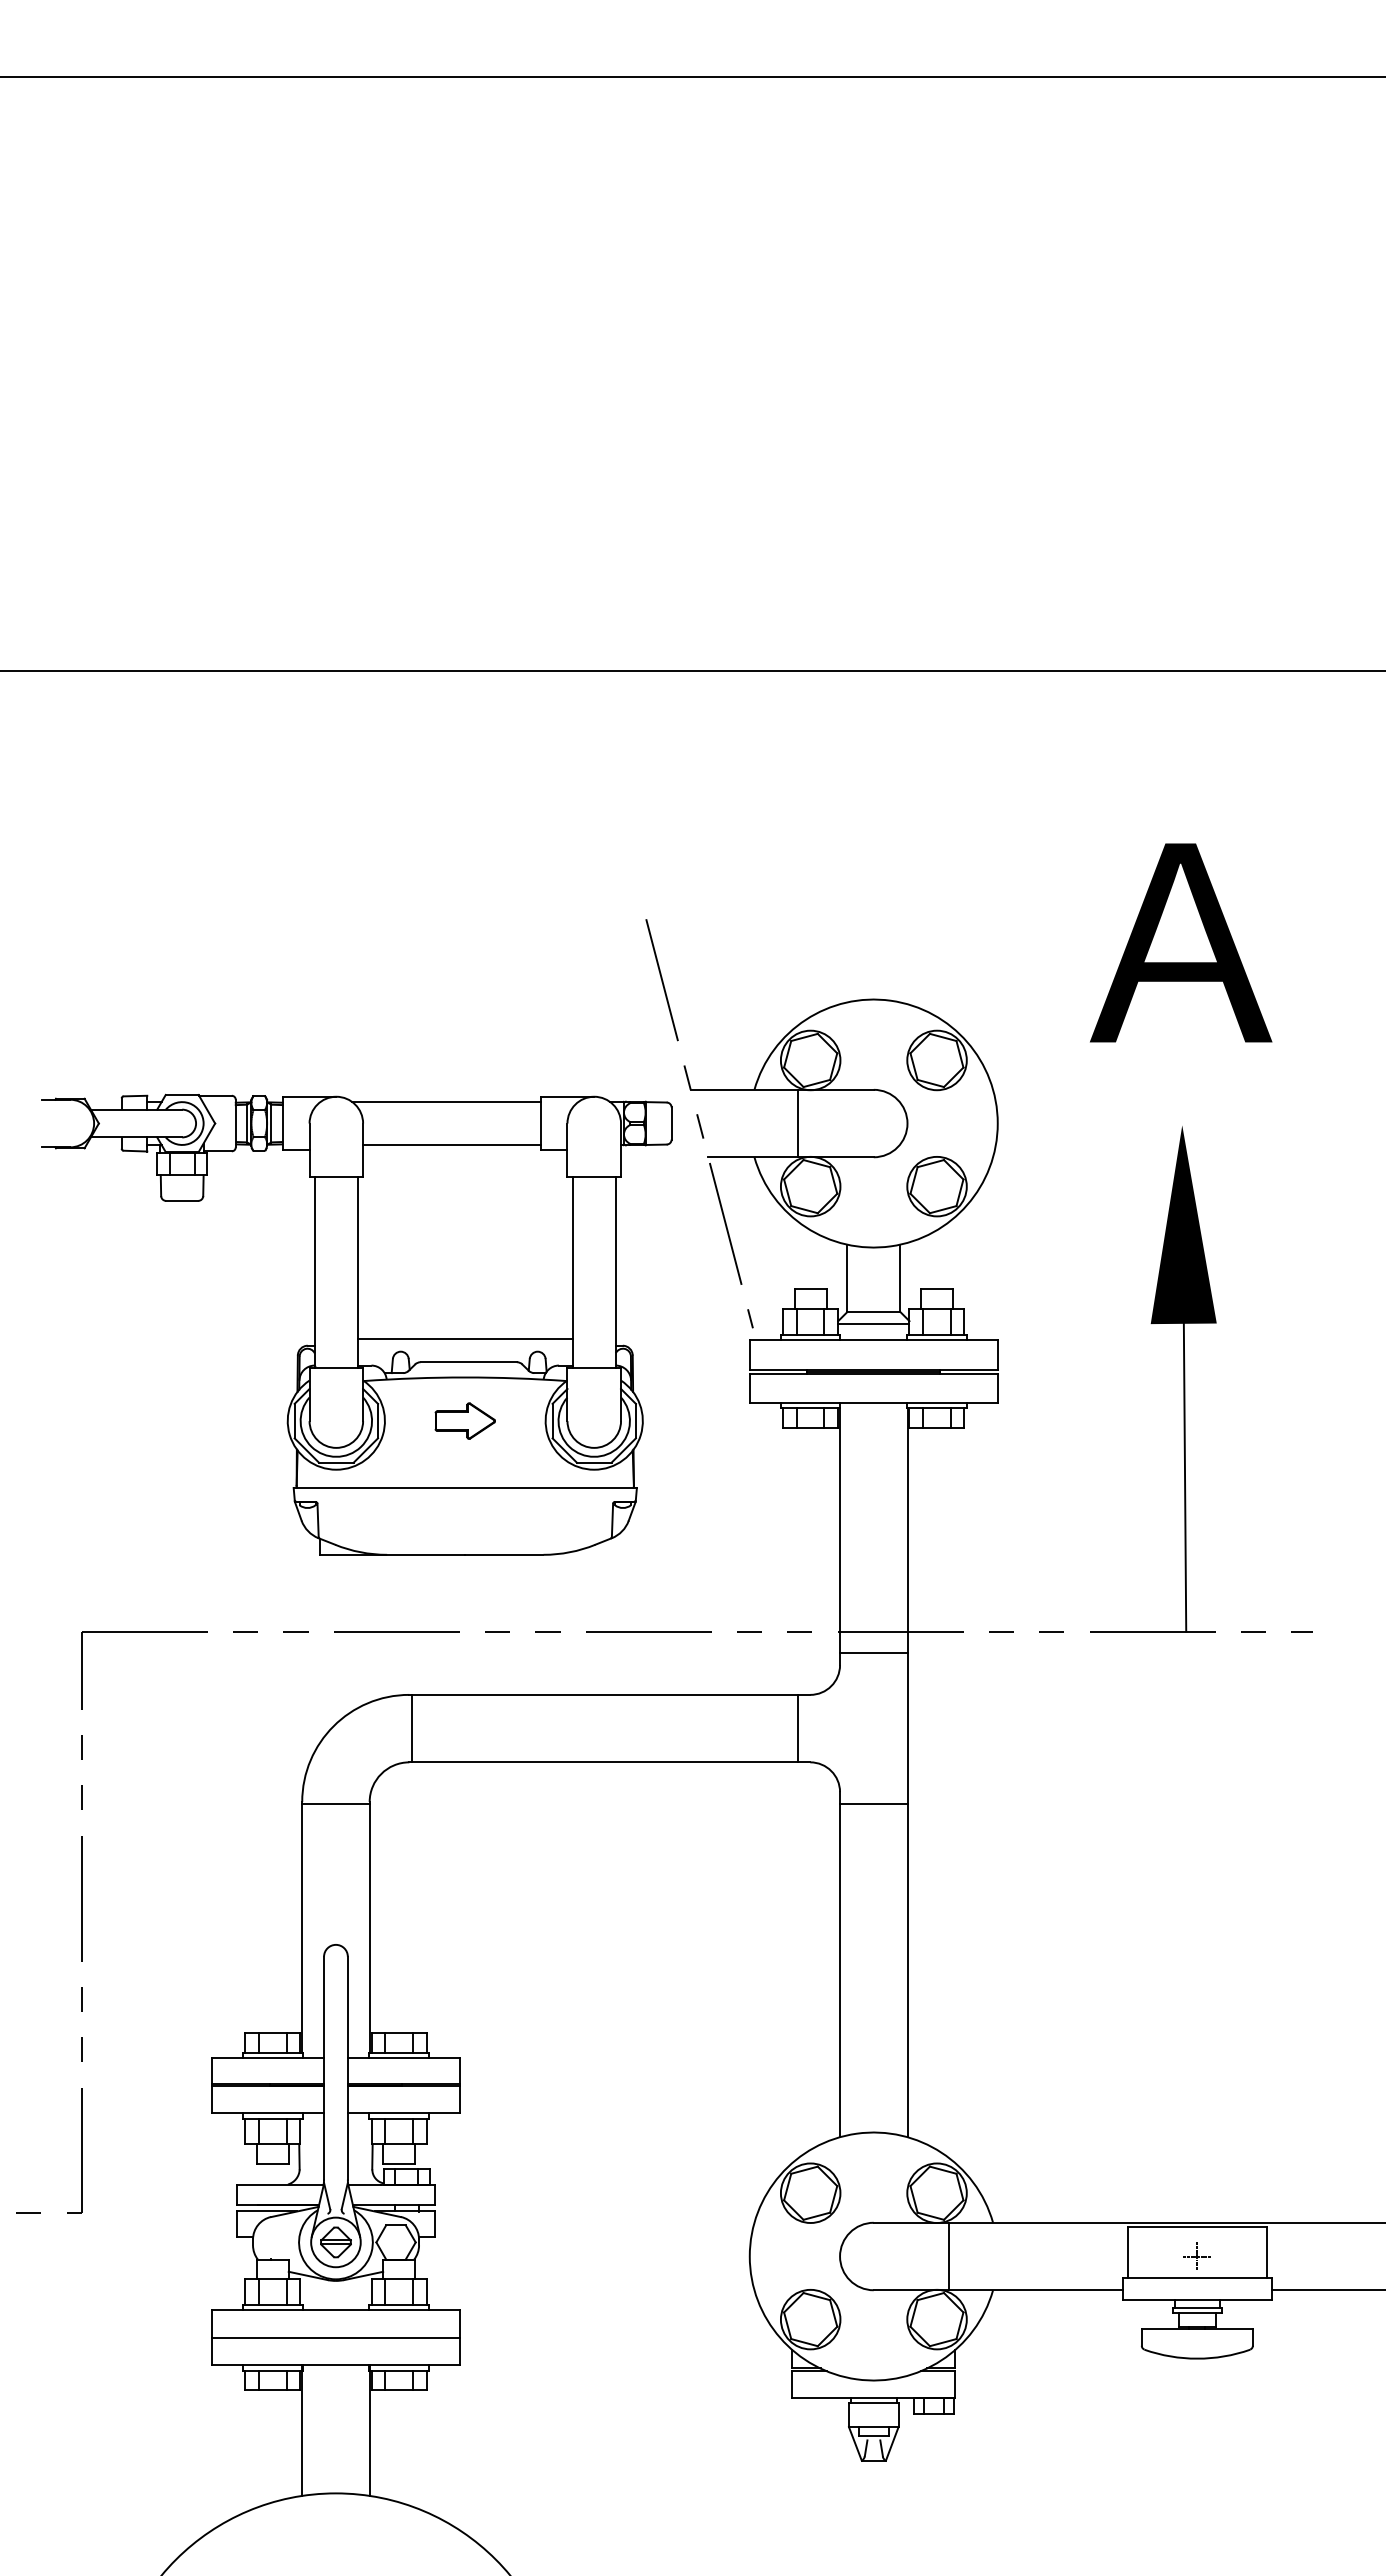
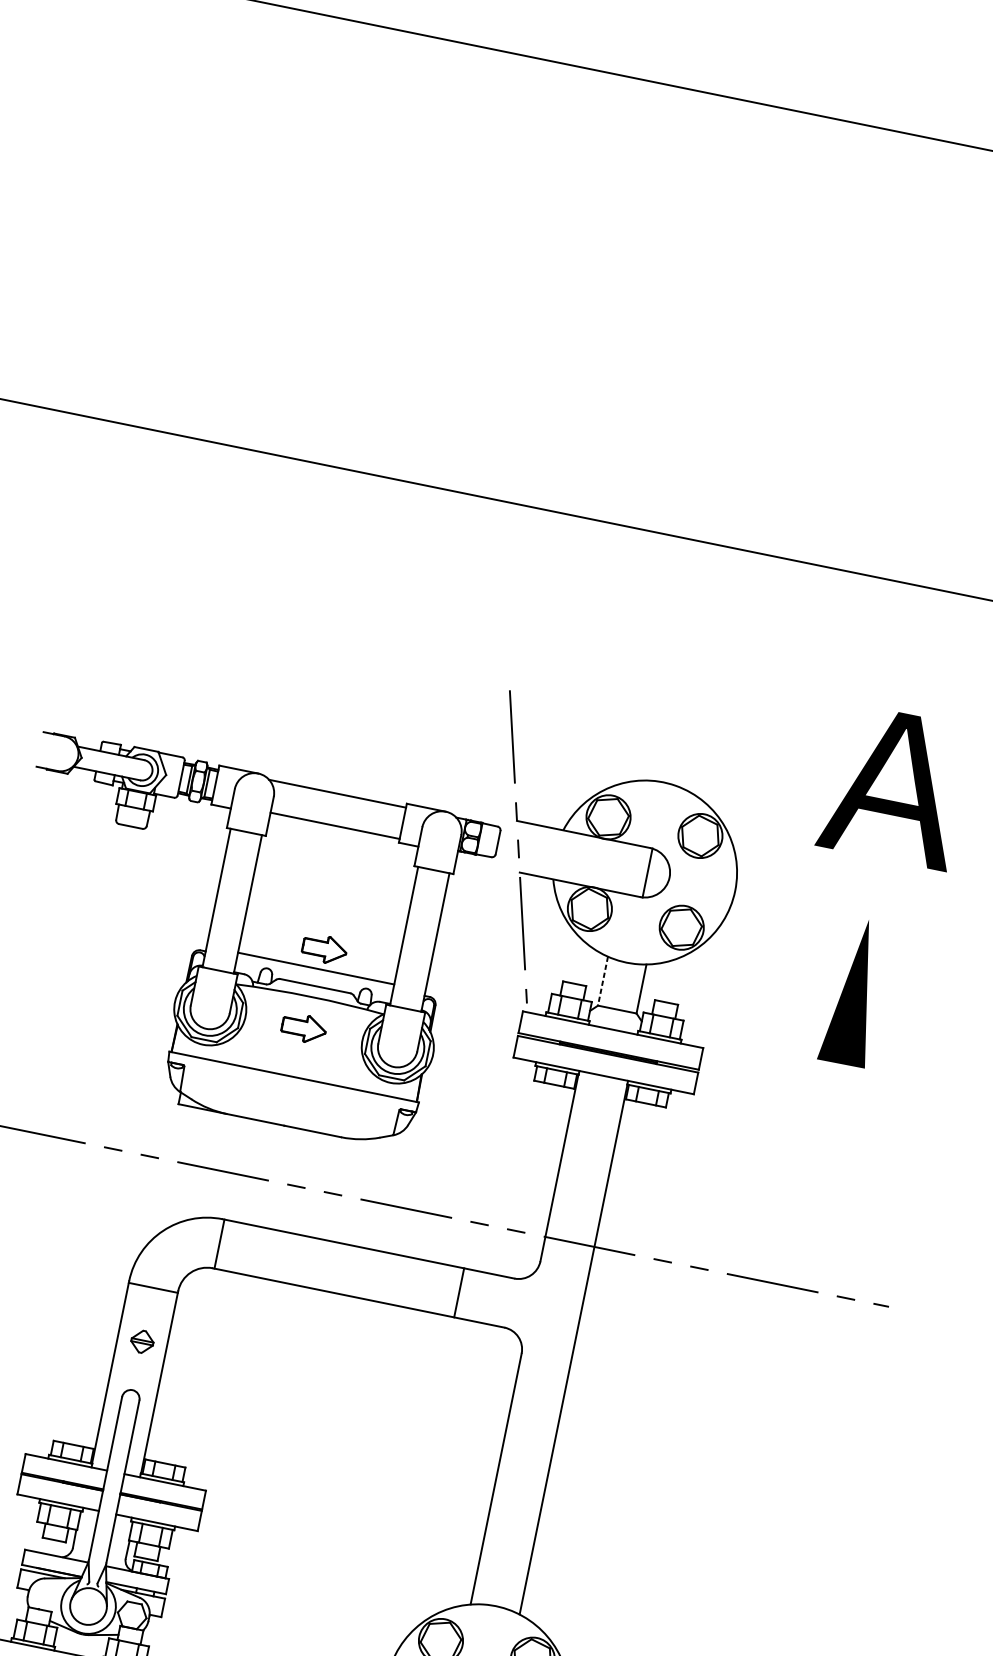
line: (798, 1123) -> (647, 873), moved
line: (847, 1278) -> (603, 981), solid -> dashed
part: (470, 1310) -> (324, 948), added
line: (873, 1323) -> (615, 1017), removed
line: (1184, 1477) -> (818, 1175), removed
line: (873, 1653) -> (566, 1257), removed
line: (798, 1728) -> (459, 1292), moved
line: (873, 1804) -> (544, 1367), removed
part: (335, 2242) -> (142, 1341), moved

